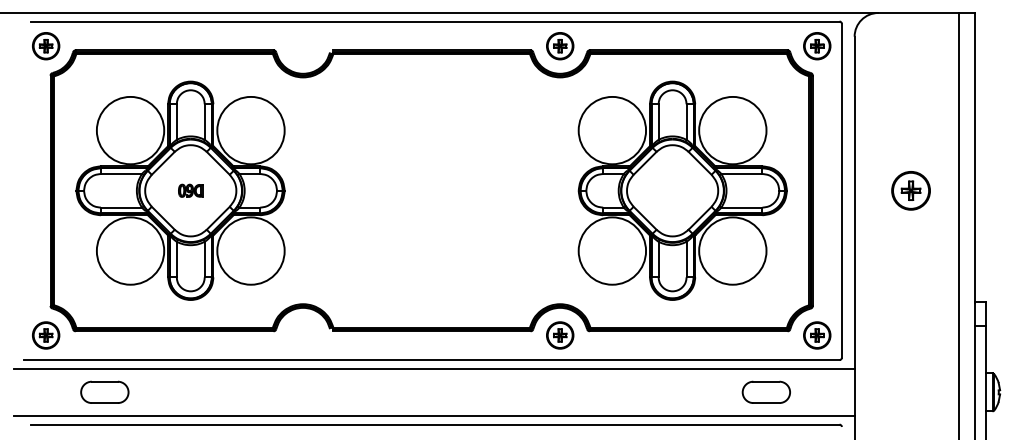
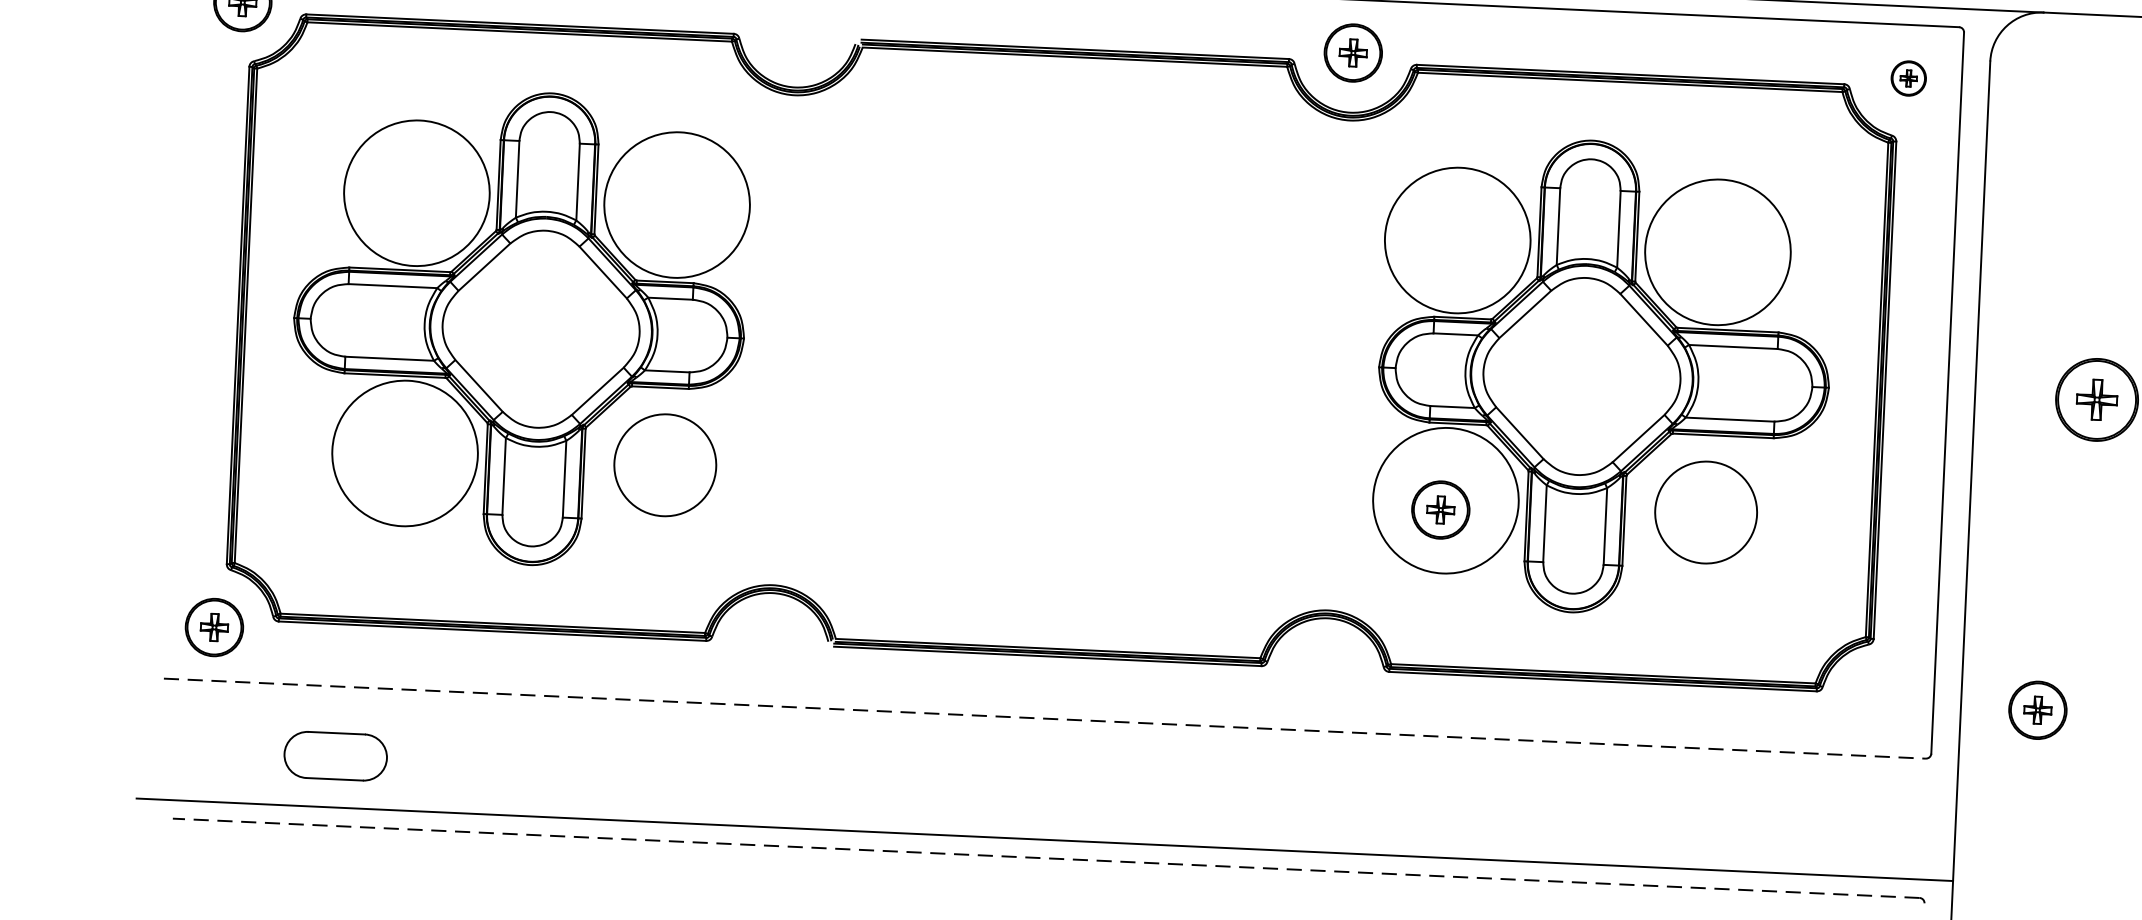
part: (817, 46) -> (1909, 78), size x0.6
part: (190, 190) -> (540, 328), removed
circle: (250, 250) -> (664, 464), size x0.7
circle: (732, 250) -> (1705, 511), size x0.7
part: (560, 335) -> (1441, 510), moved
part: (817, 335) -> (2038, 710), moved
line: (431, 360) -> (1044, 719), solid -> dashed
line: (433, 368) -> (1048, 736), removed
part: (765, 391) -> (1762, 819), removed
line: (434, 424) -> (1044, 857), solid -> dashed

